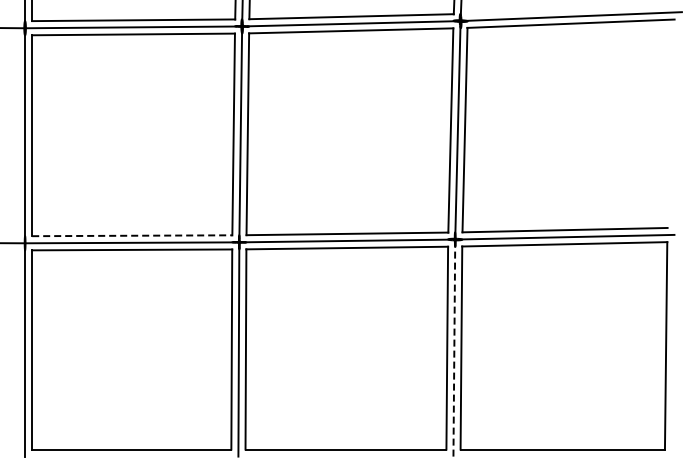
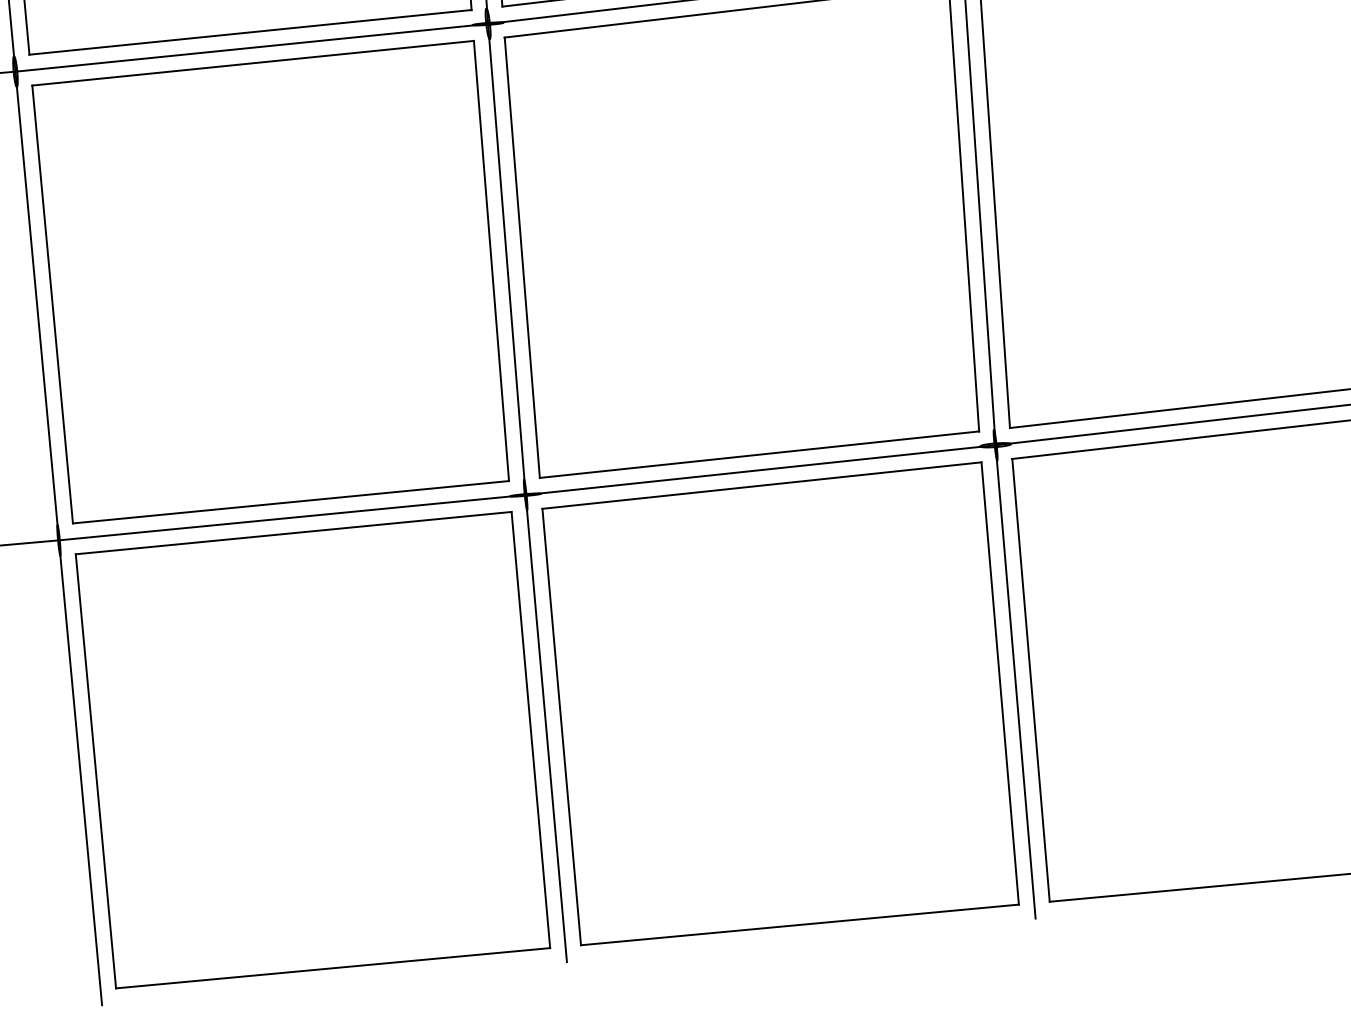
line: (132, 235) -> (291, 501), dashed -> solid
line: (454, 348) -> (1016, 682), dashed -> solid

